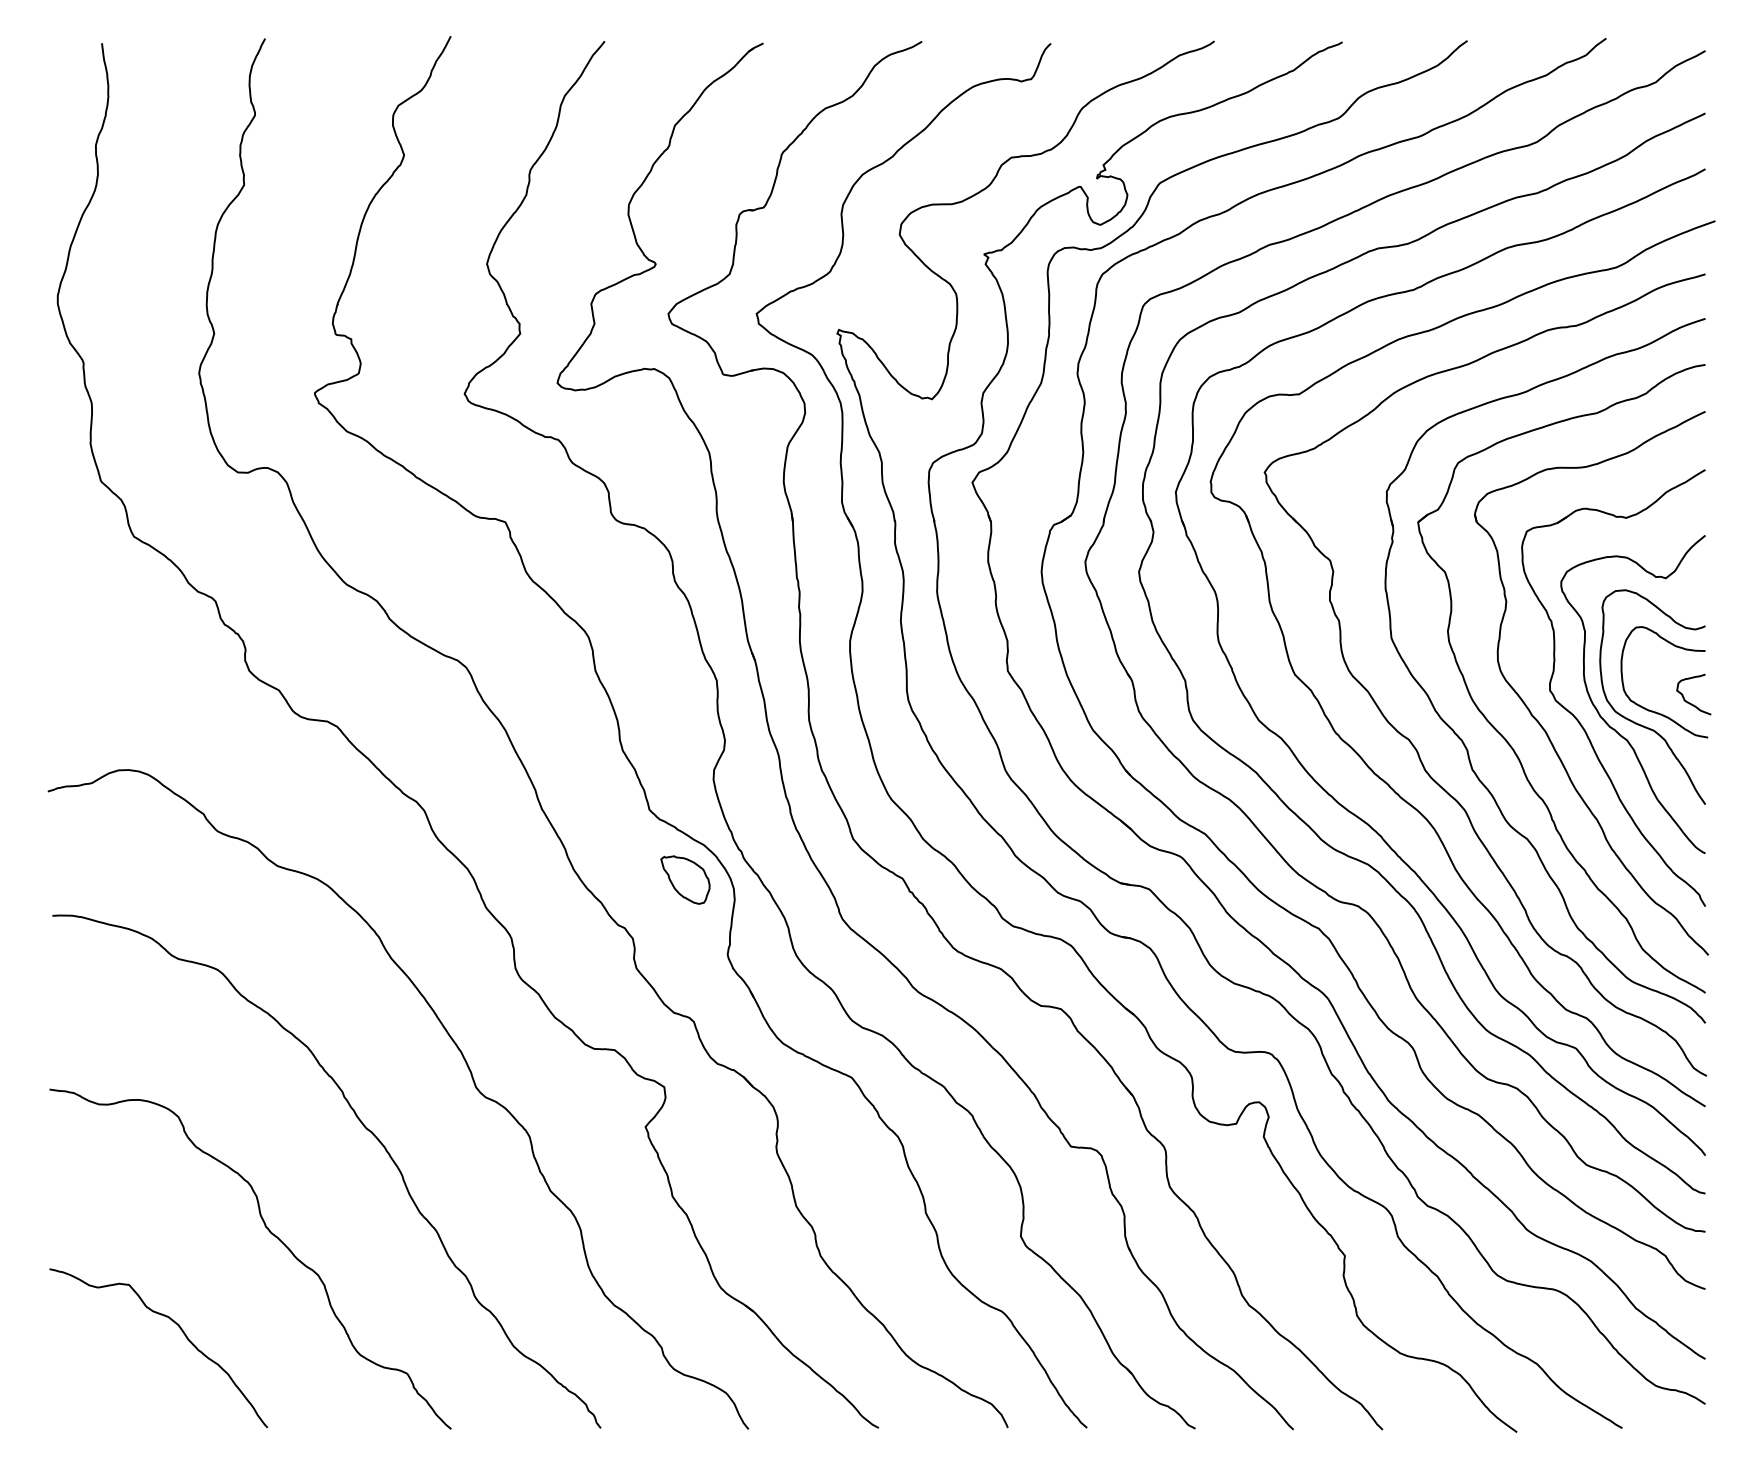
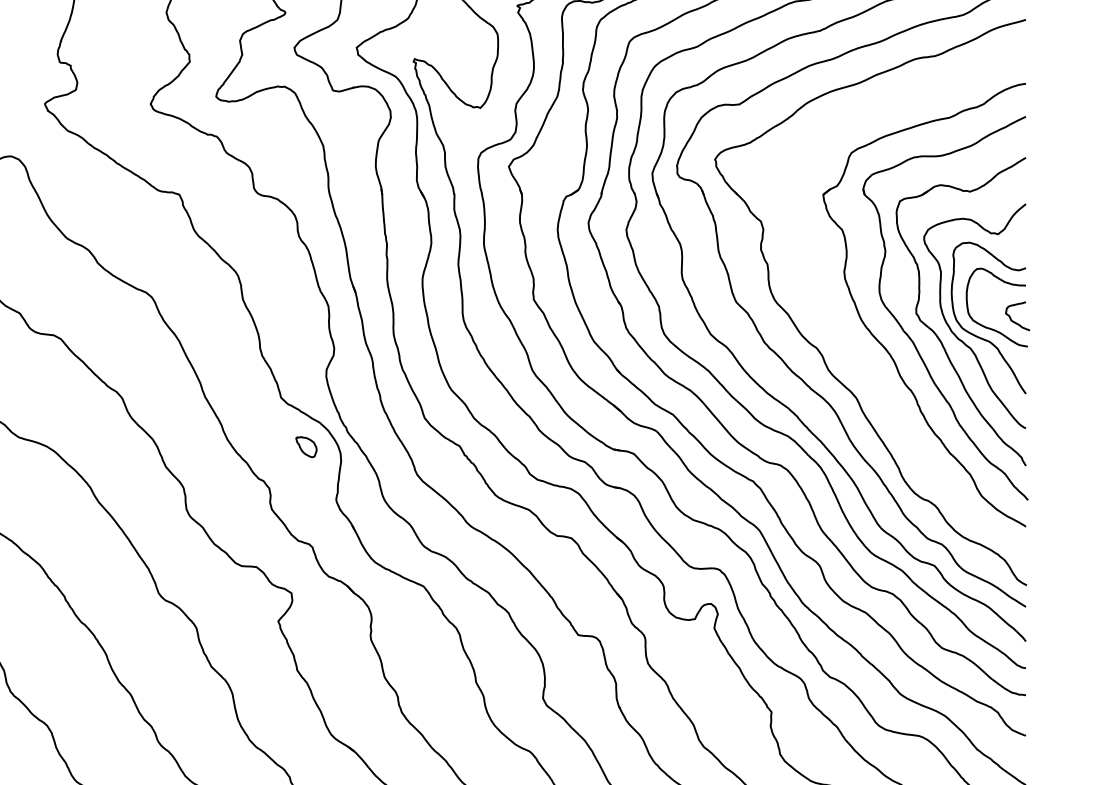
part: (1462, 739) -> (854, 348), removed
part: (685, 879) -> (306, 446), size x0.6

